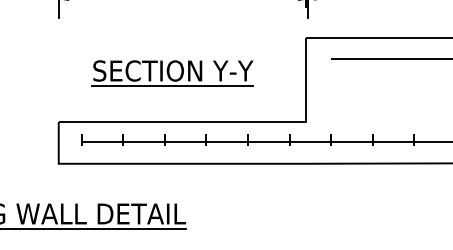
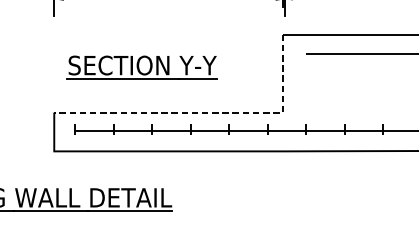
part: (172, 73) -> (141, 67), moved
line: (225, 121) -> (208, 112), solid -> dashed

